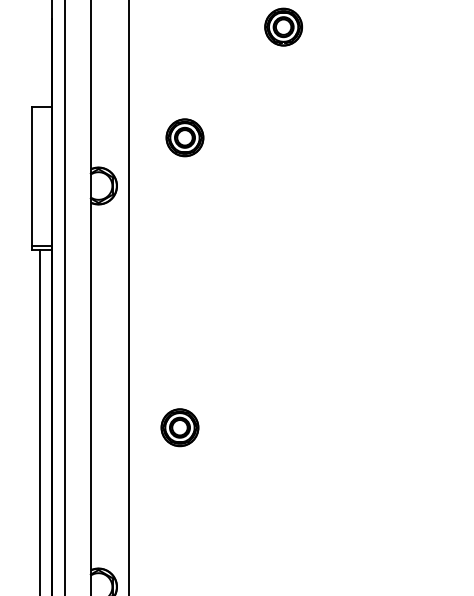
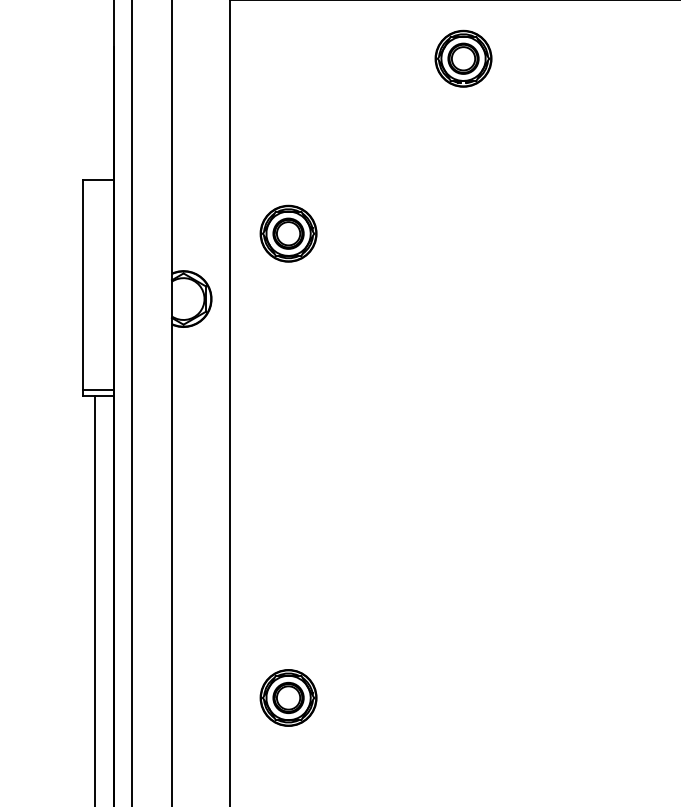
part: (184, 137) -> (287, 233), moved
part: (179, 427) -> (287, 697), moved

